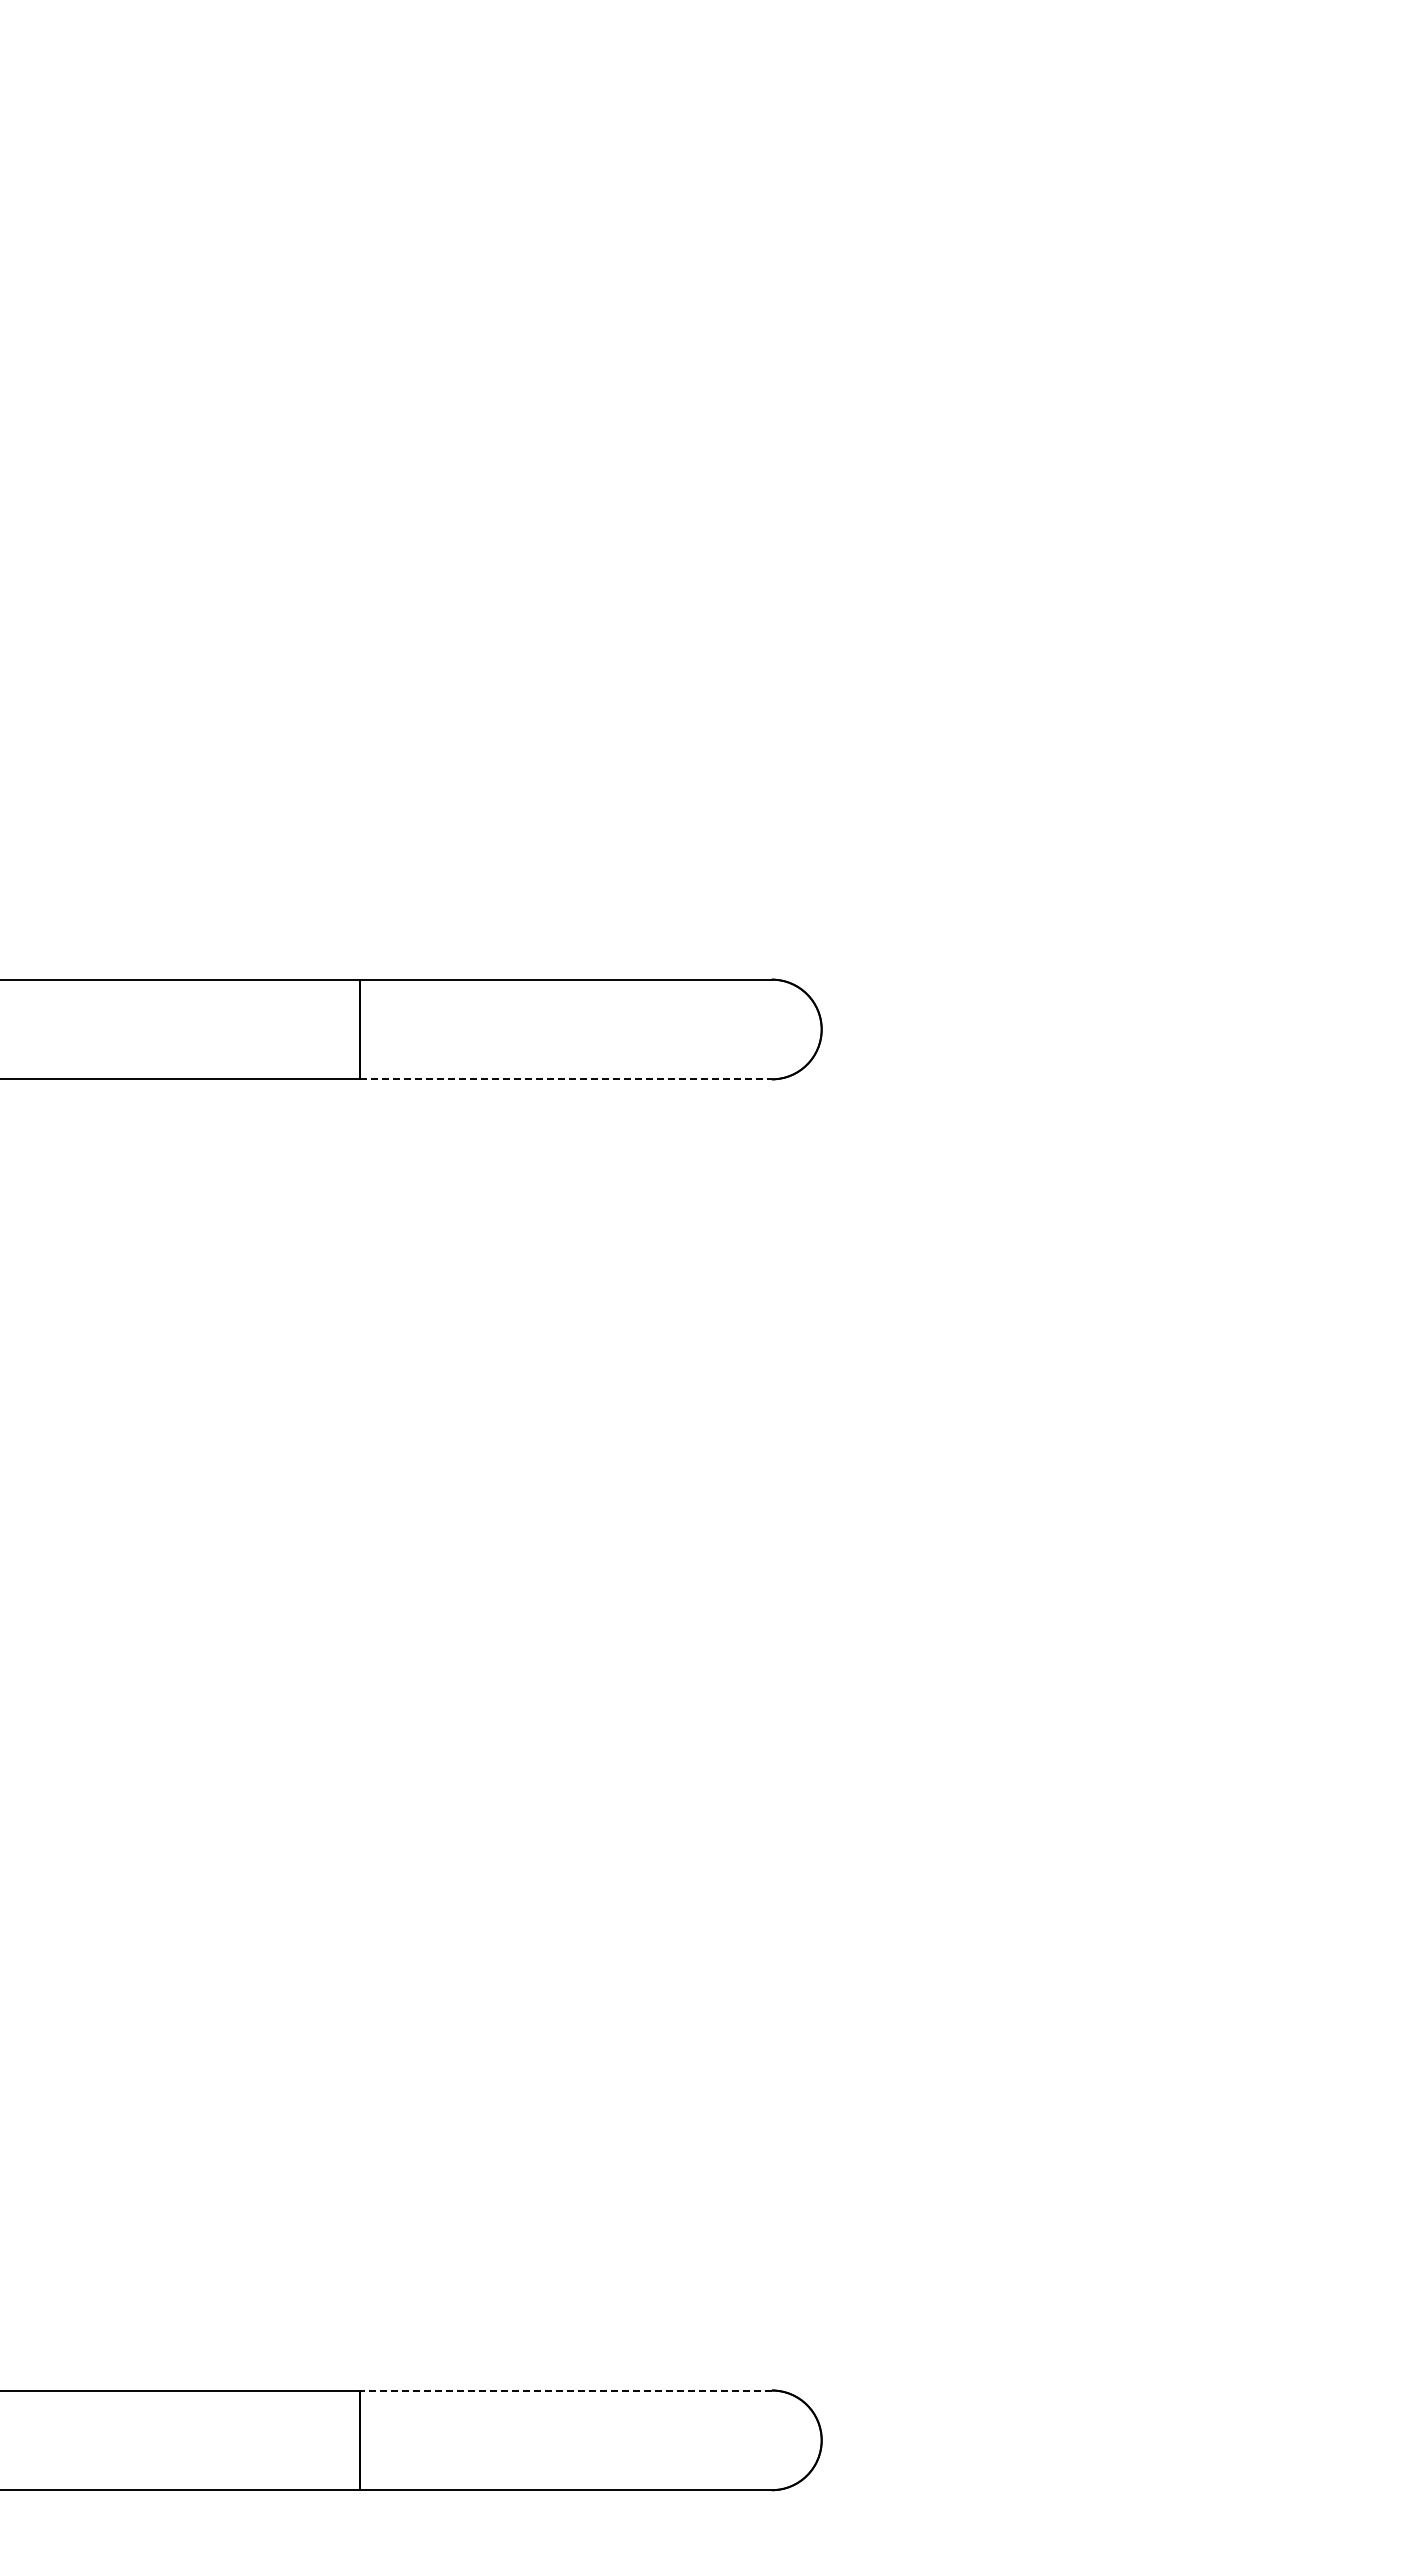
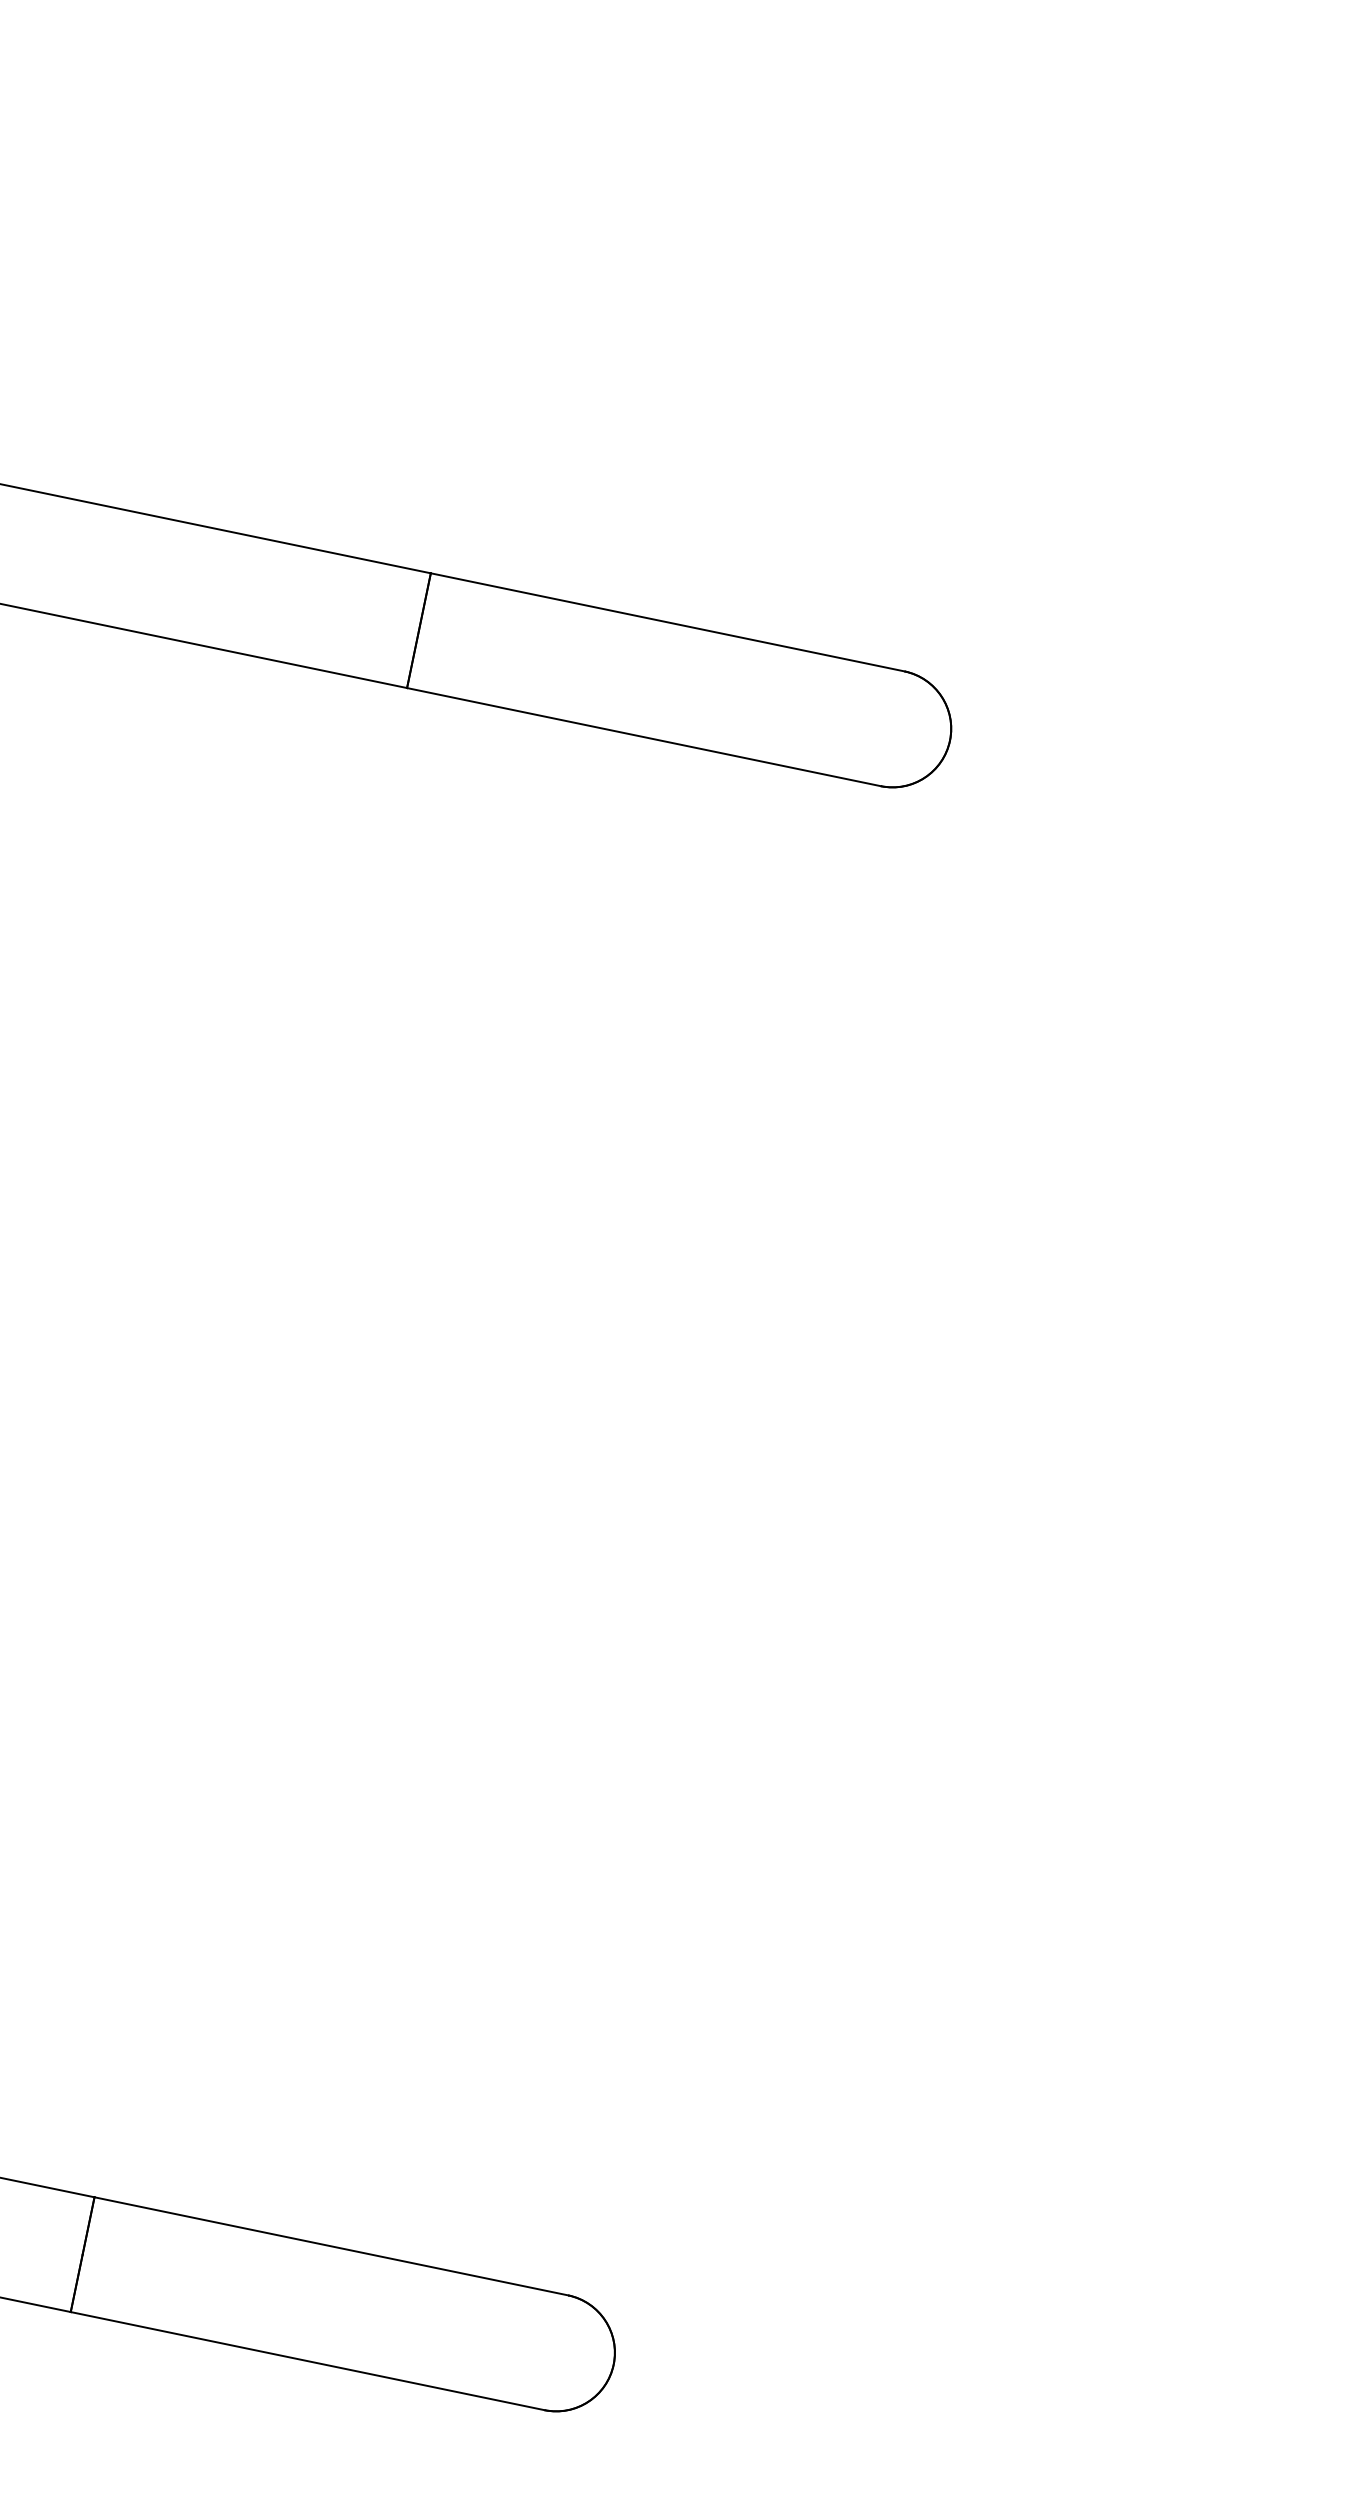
line: (566, 1079) -> (644, 737), dashed -> solid
line: (566, 2390) -> (331, 2246), dashed -> solid

